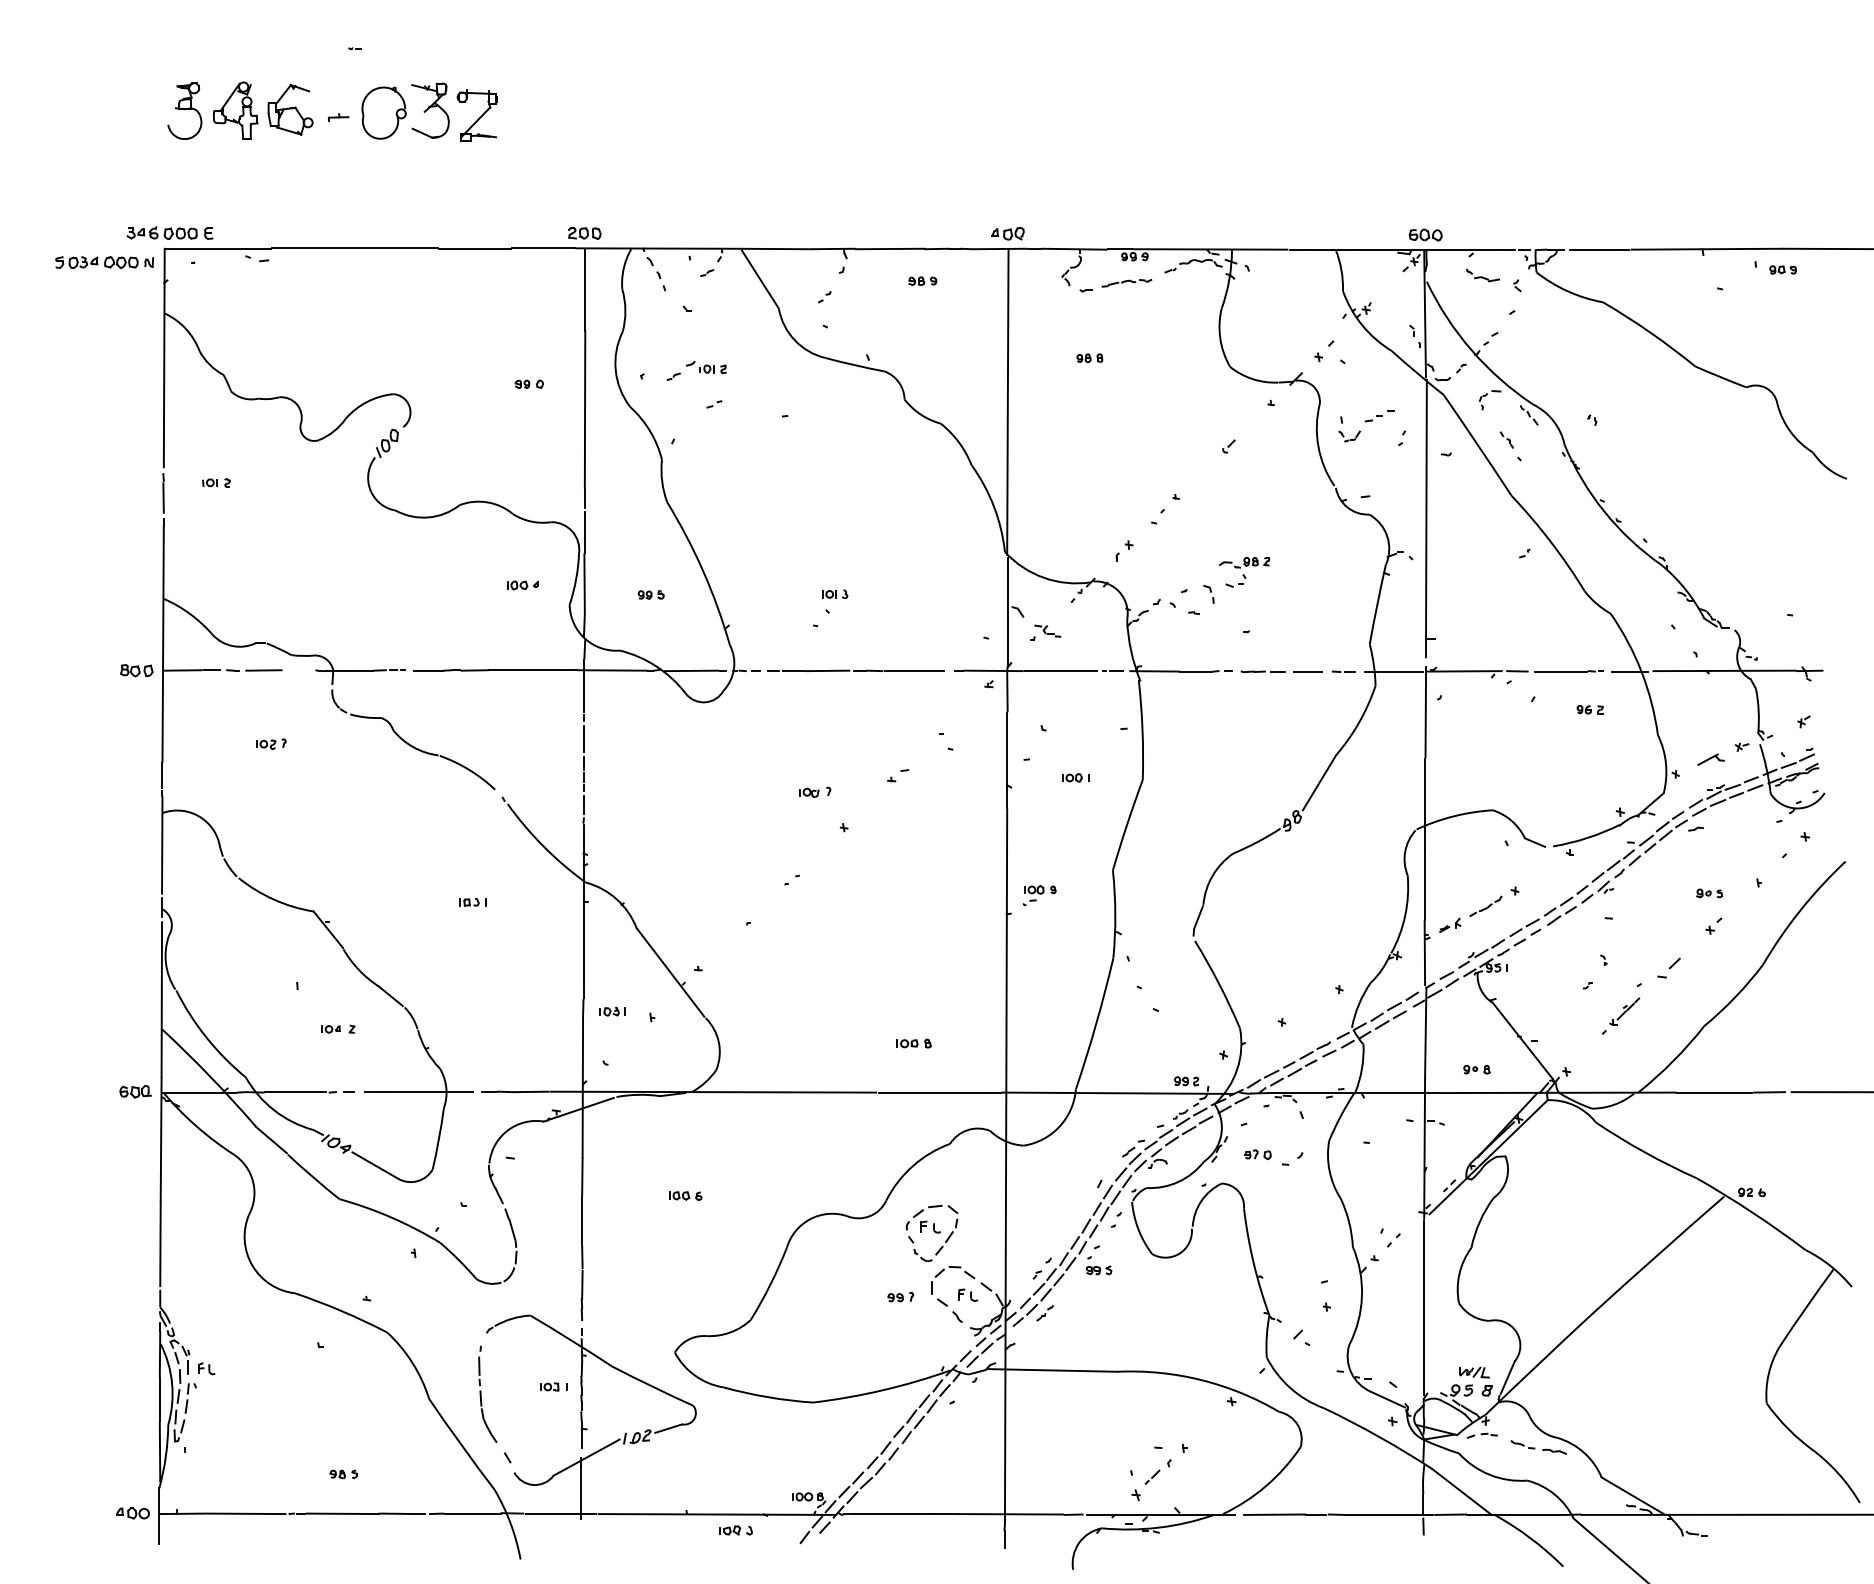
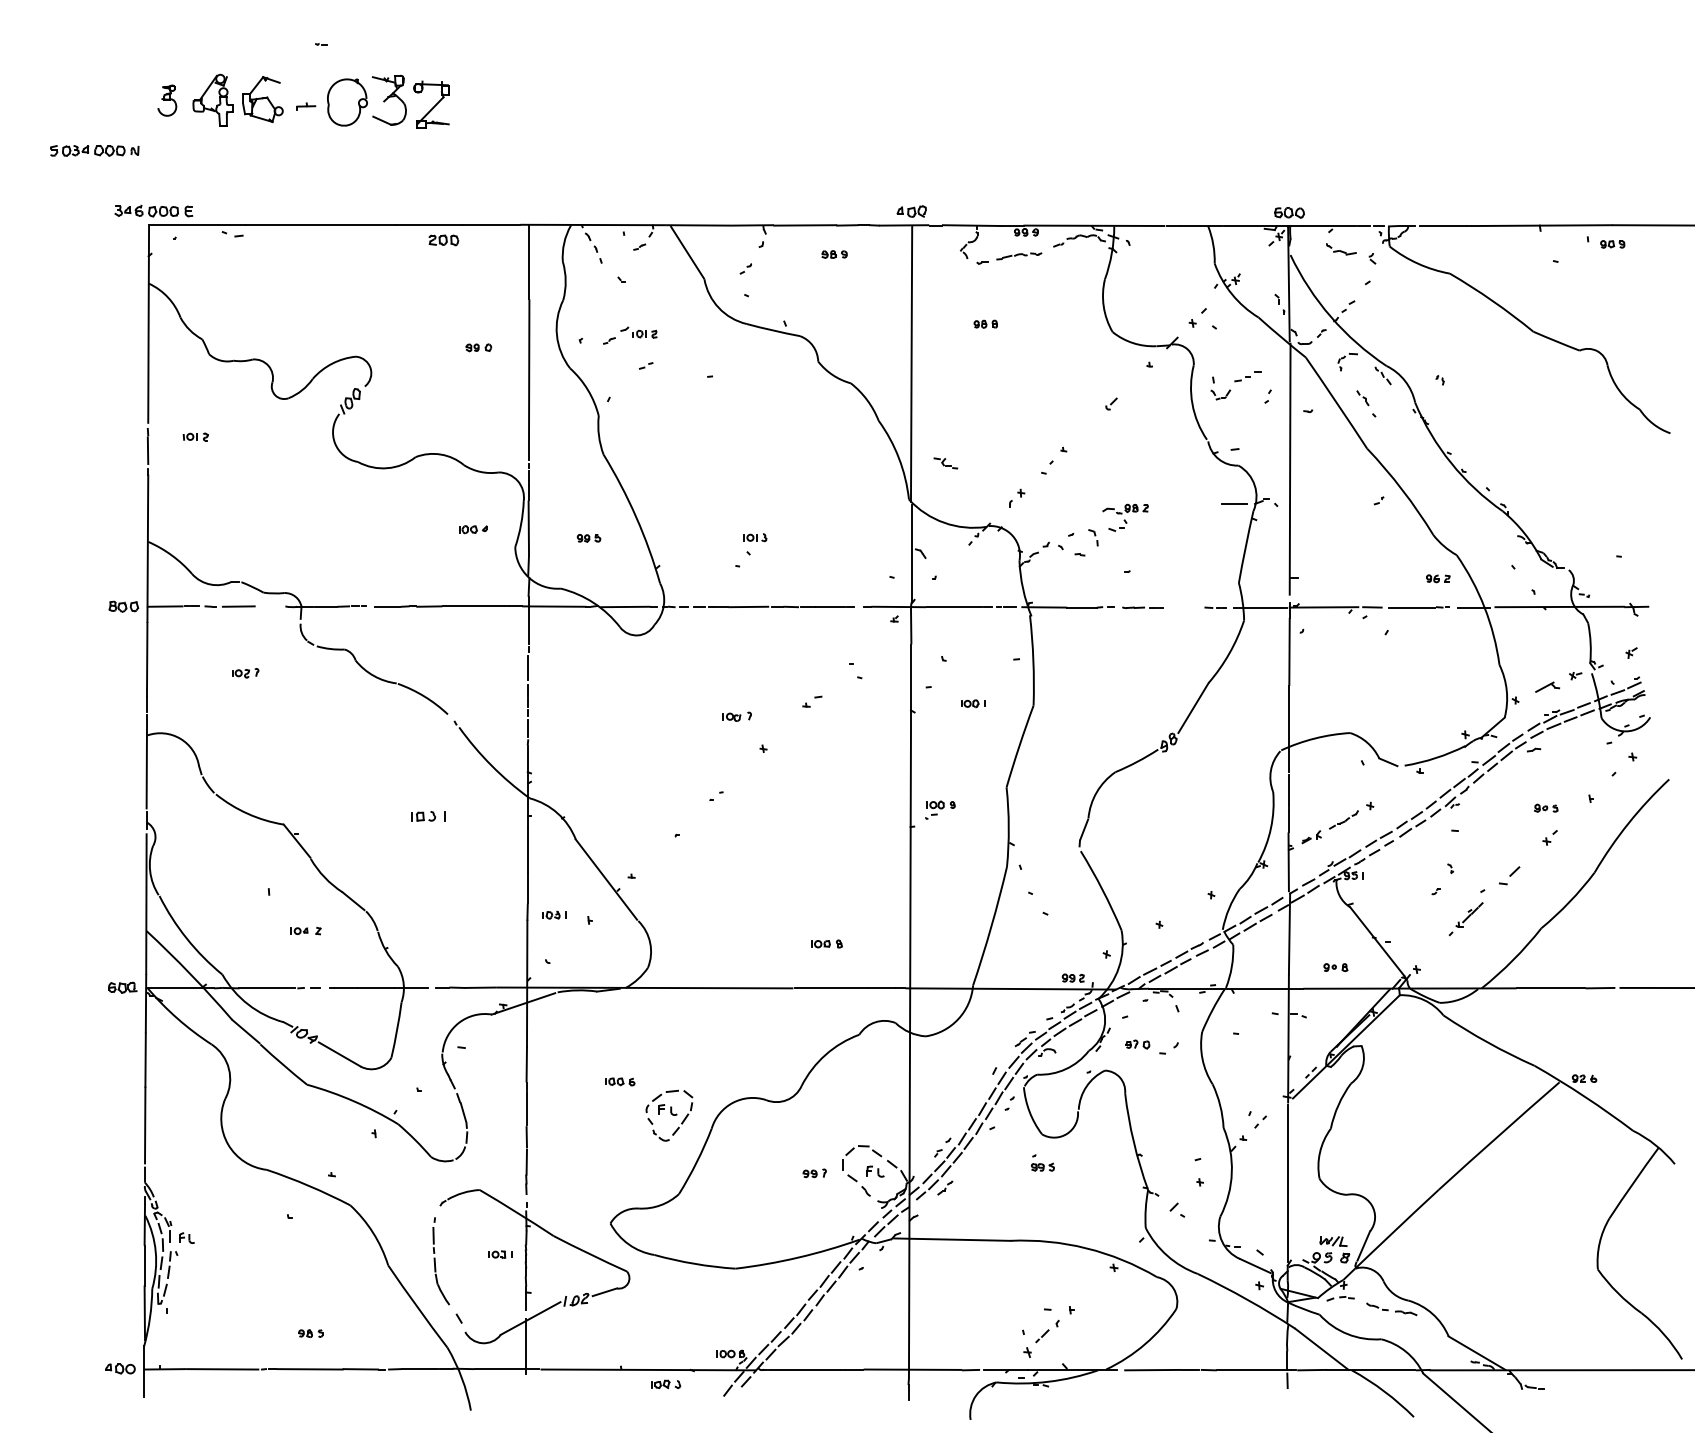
part: (184, 110) -> (166, 100), size x0.6
part: (584, 233) -> (443, 240), moved
part: (104, 262) -> (94, 150), moved
part: (1047, 630) -> (945, 462), moved
line: (1307, 671) -> (1234, 504), moved
part: (1589, 709) -> (1437, 578), moved
part: (472, 901) -> (427, 815), size x1.4
part: (931, 1233) -> (668, 1115), moved
part: (1098, 1265) -> (1042, 1162), moved

